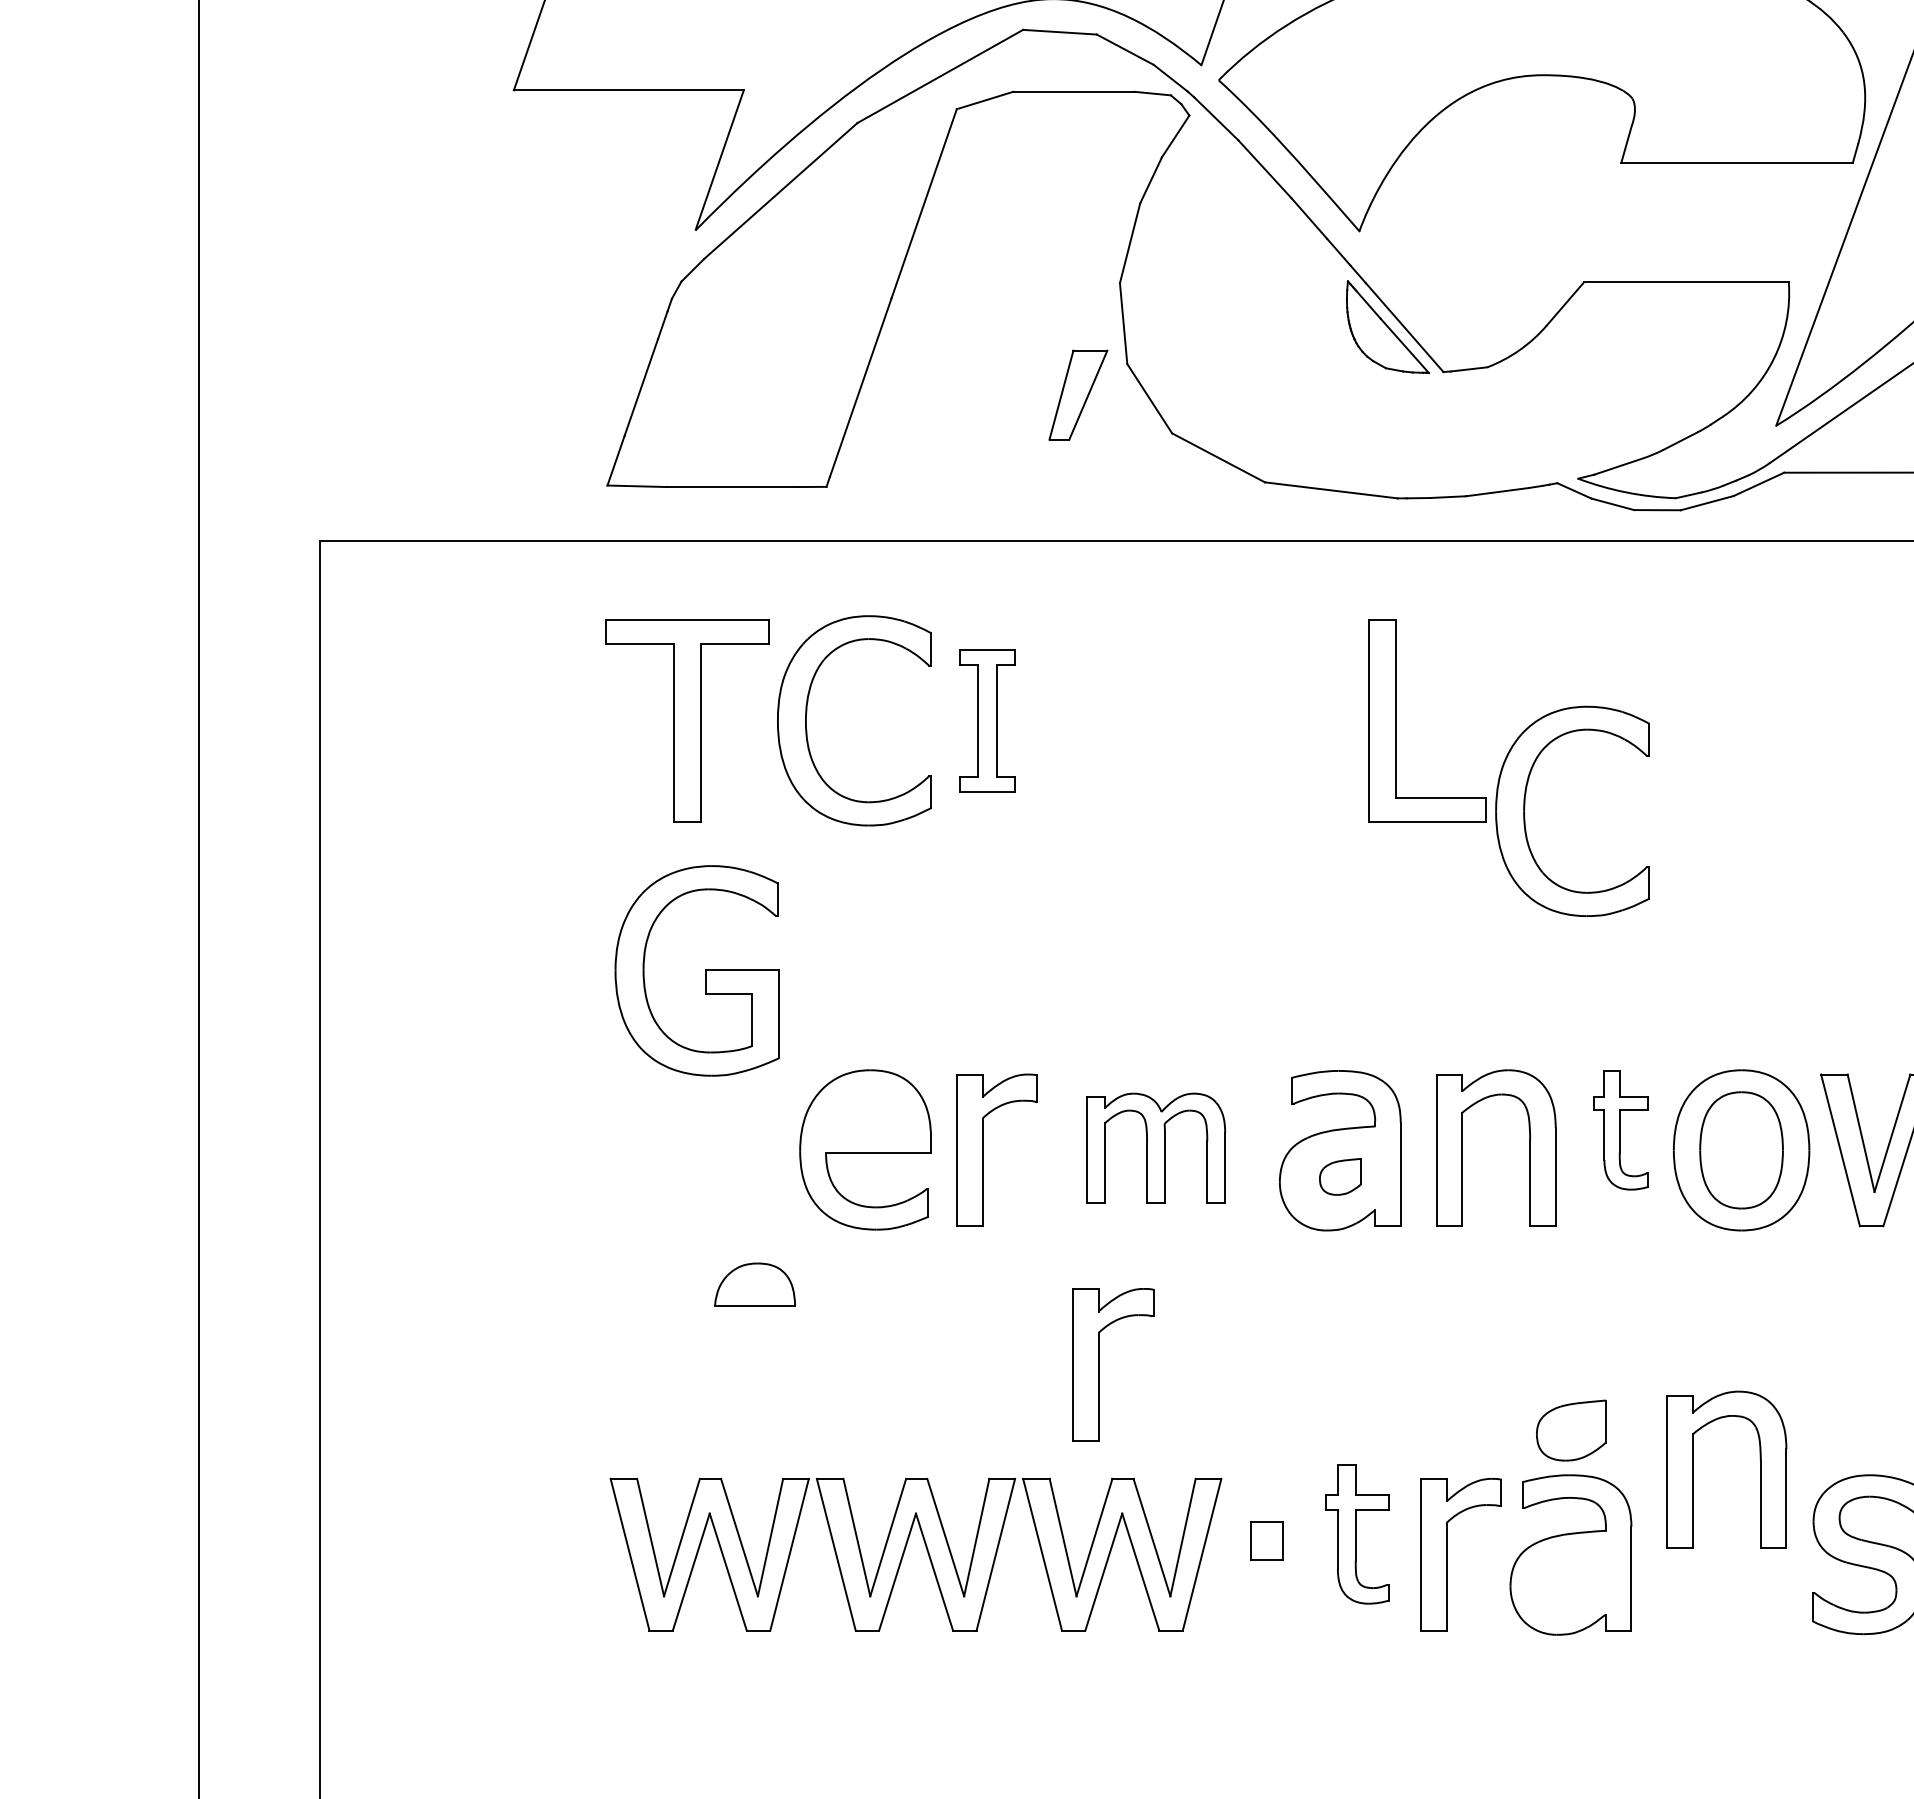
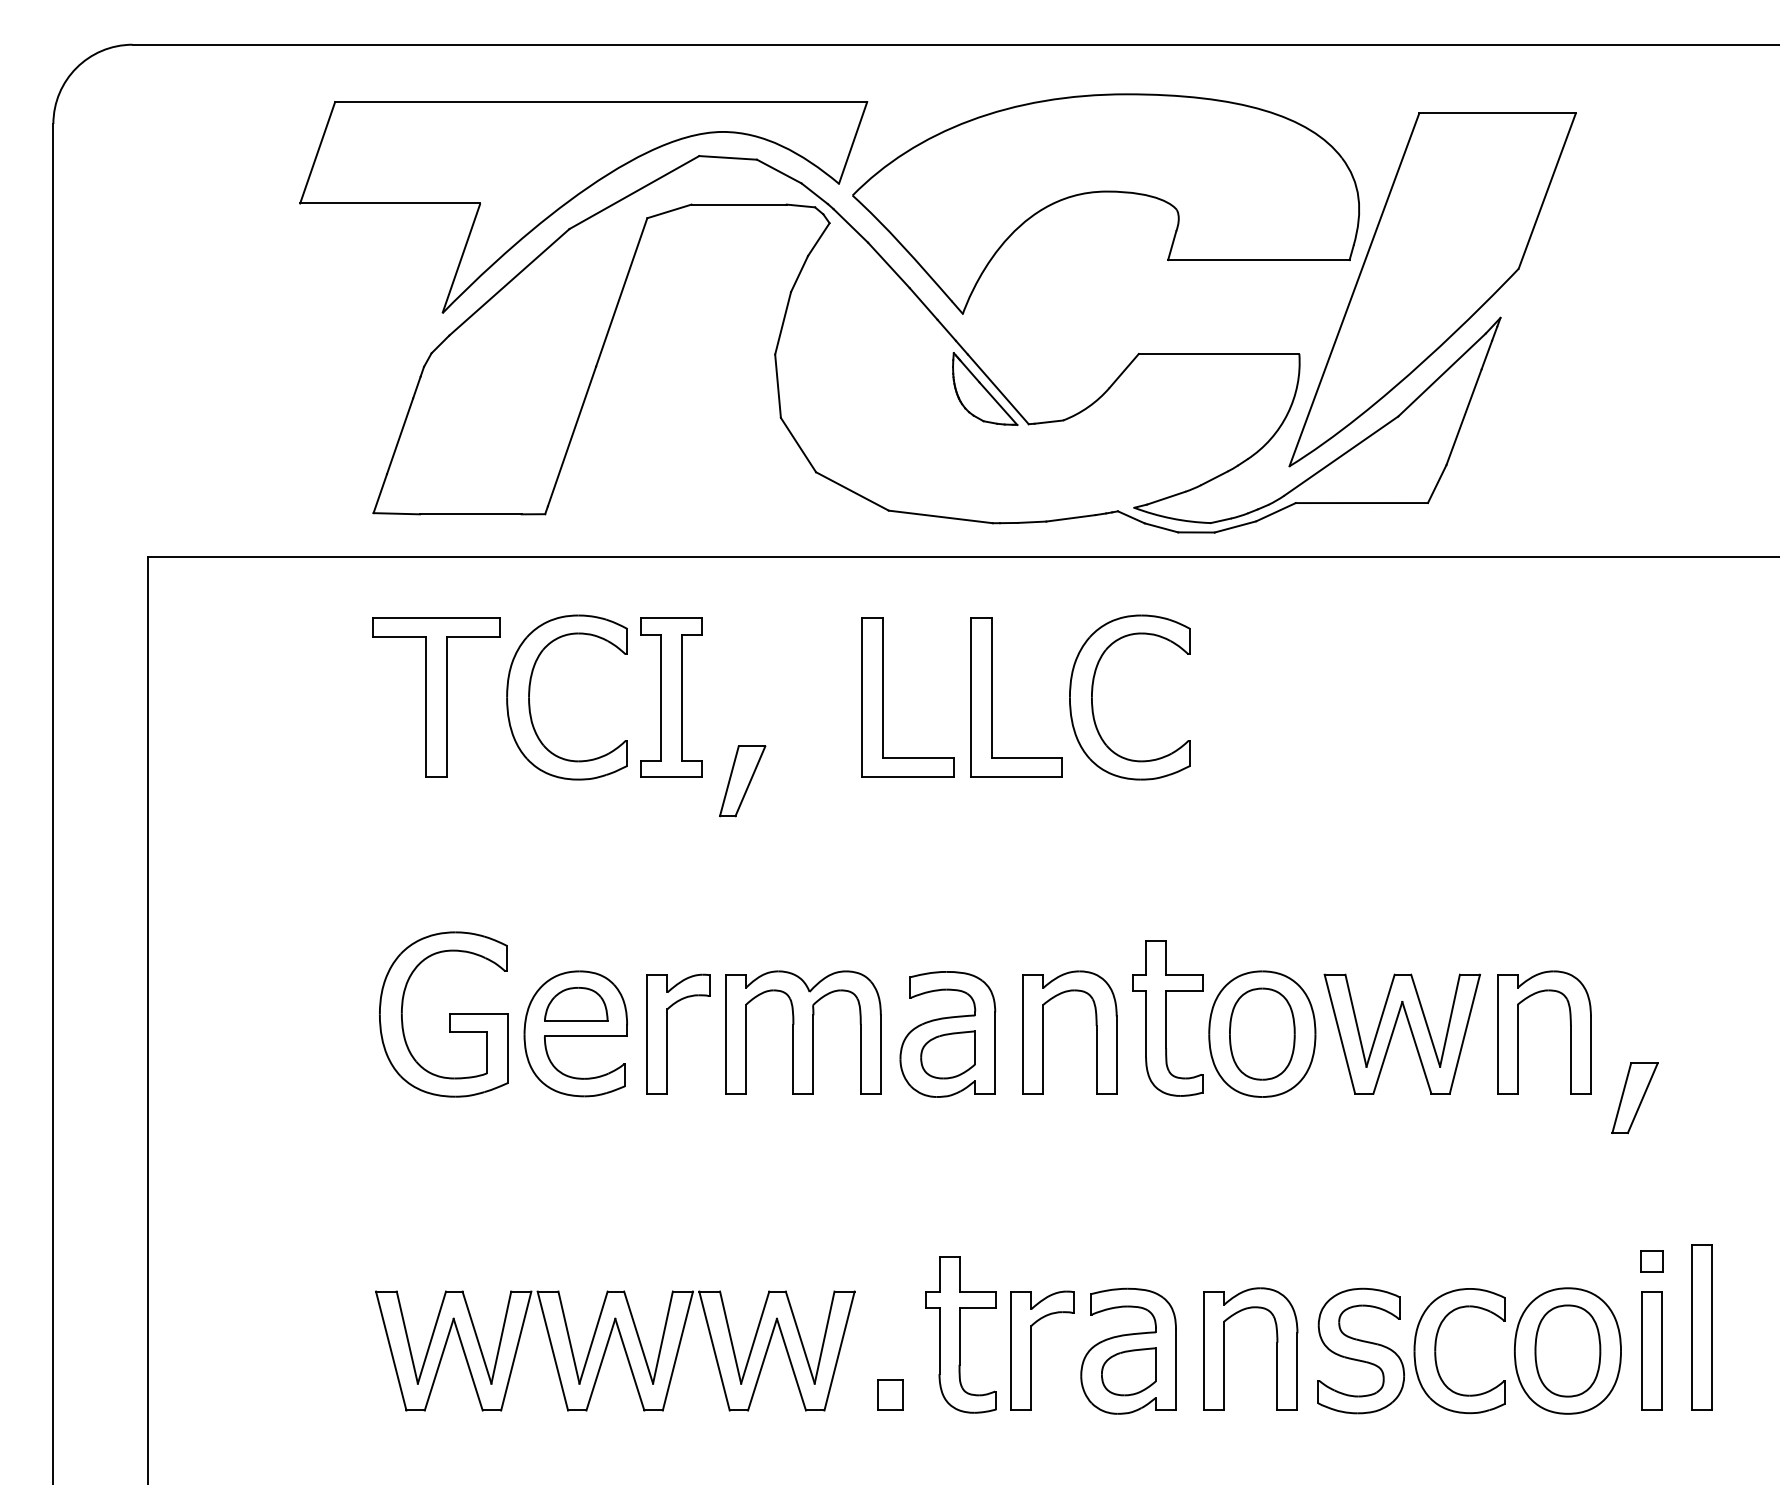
part: (1078, 395) -> (742, 781), moved
part: (987, 720) -> (671, 697), size x1.43
part: (1258, 720) -> (883, 697), added
part: (1526, 802) -> (1093, 690), moved
part: (696, 970) -> (443, 1014), moved
part: (1620, 1130) -> (1167, 1018), size x1.67
part: (1156, 1148) -> (803, 1032), size x1.43
part: (1339, 1176) -> (947, 1054), size x1.67
part: (755, 1284) -> (576, 1004), moved
part: (1098, 1363) -> (758, 1201), removed
part: (1570, 1430) -> (1128, 1371), moved
part: (1693, 1468) -> (1224, 1348), moved
part: (1356, 1533) -> (960, 1334), size x1.43
part: (1267, 1539) -> (890, 1394), moved

